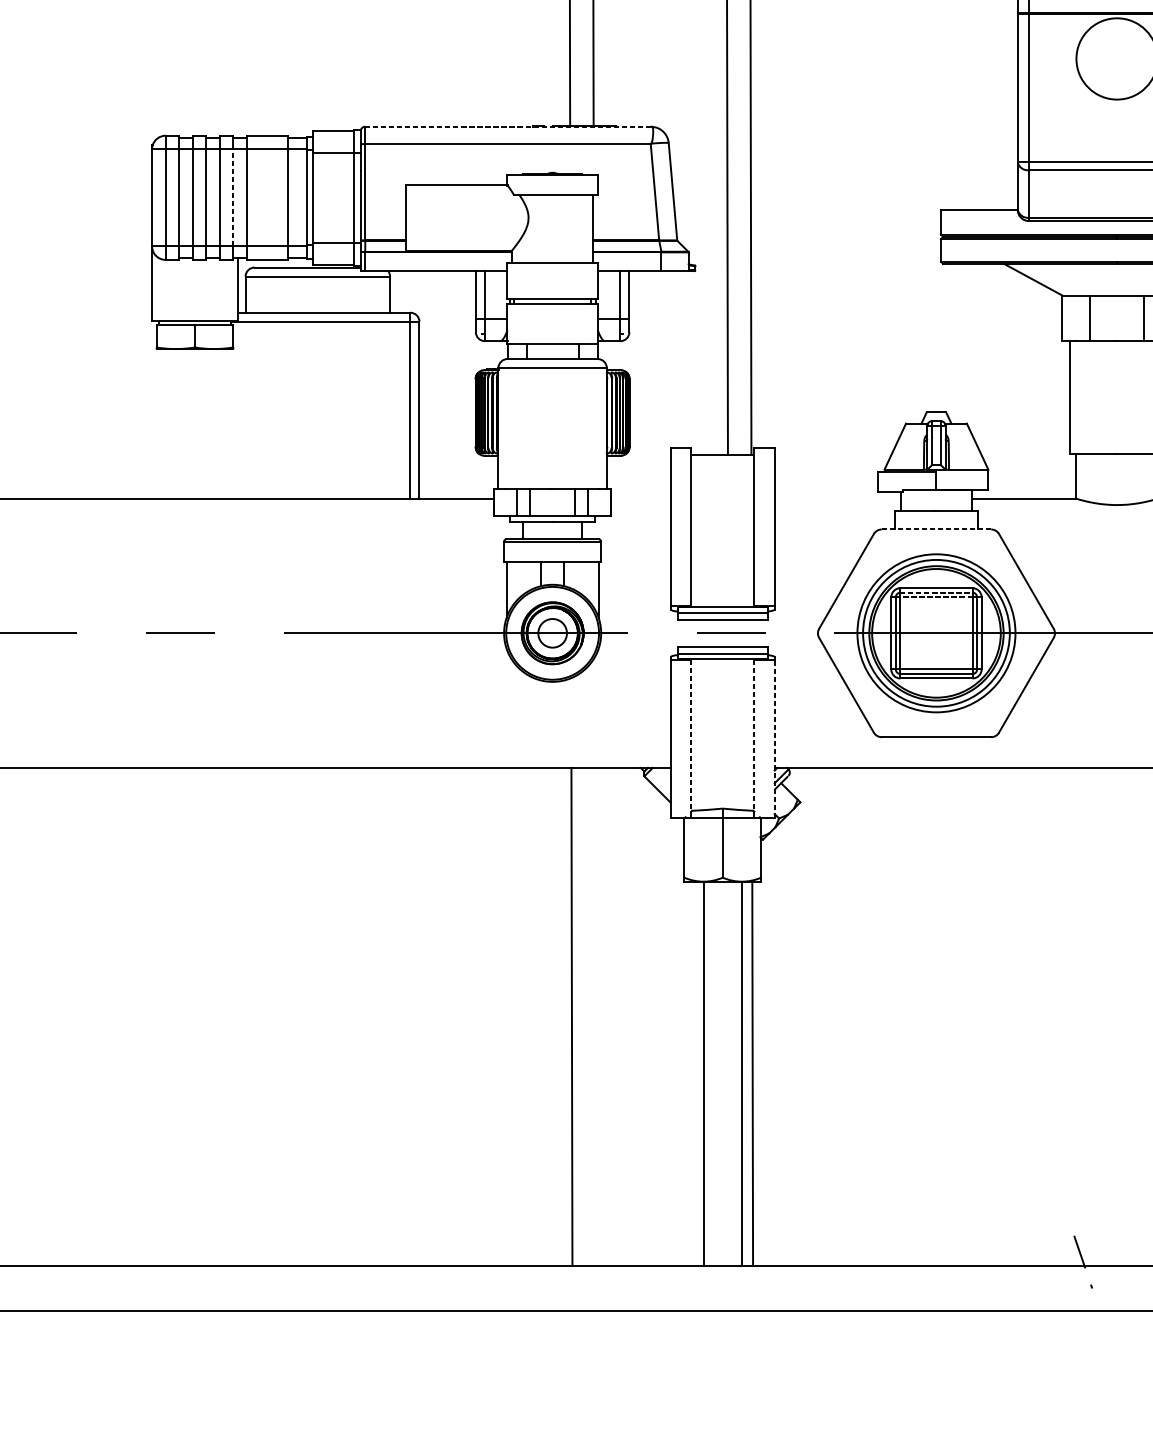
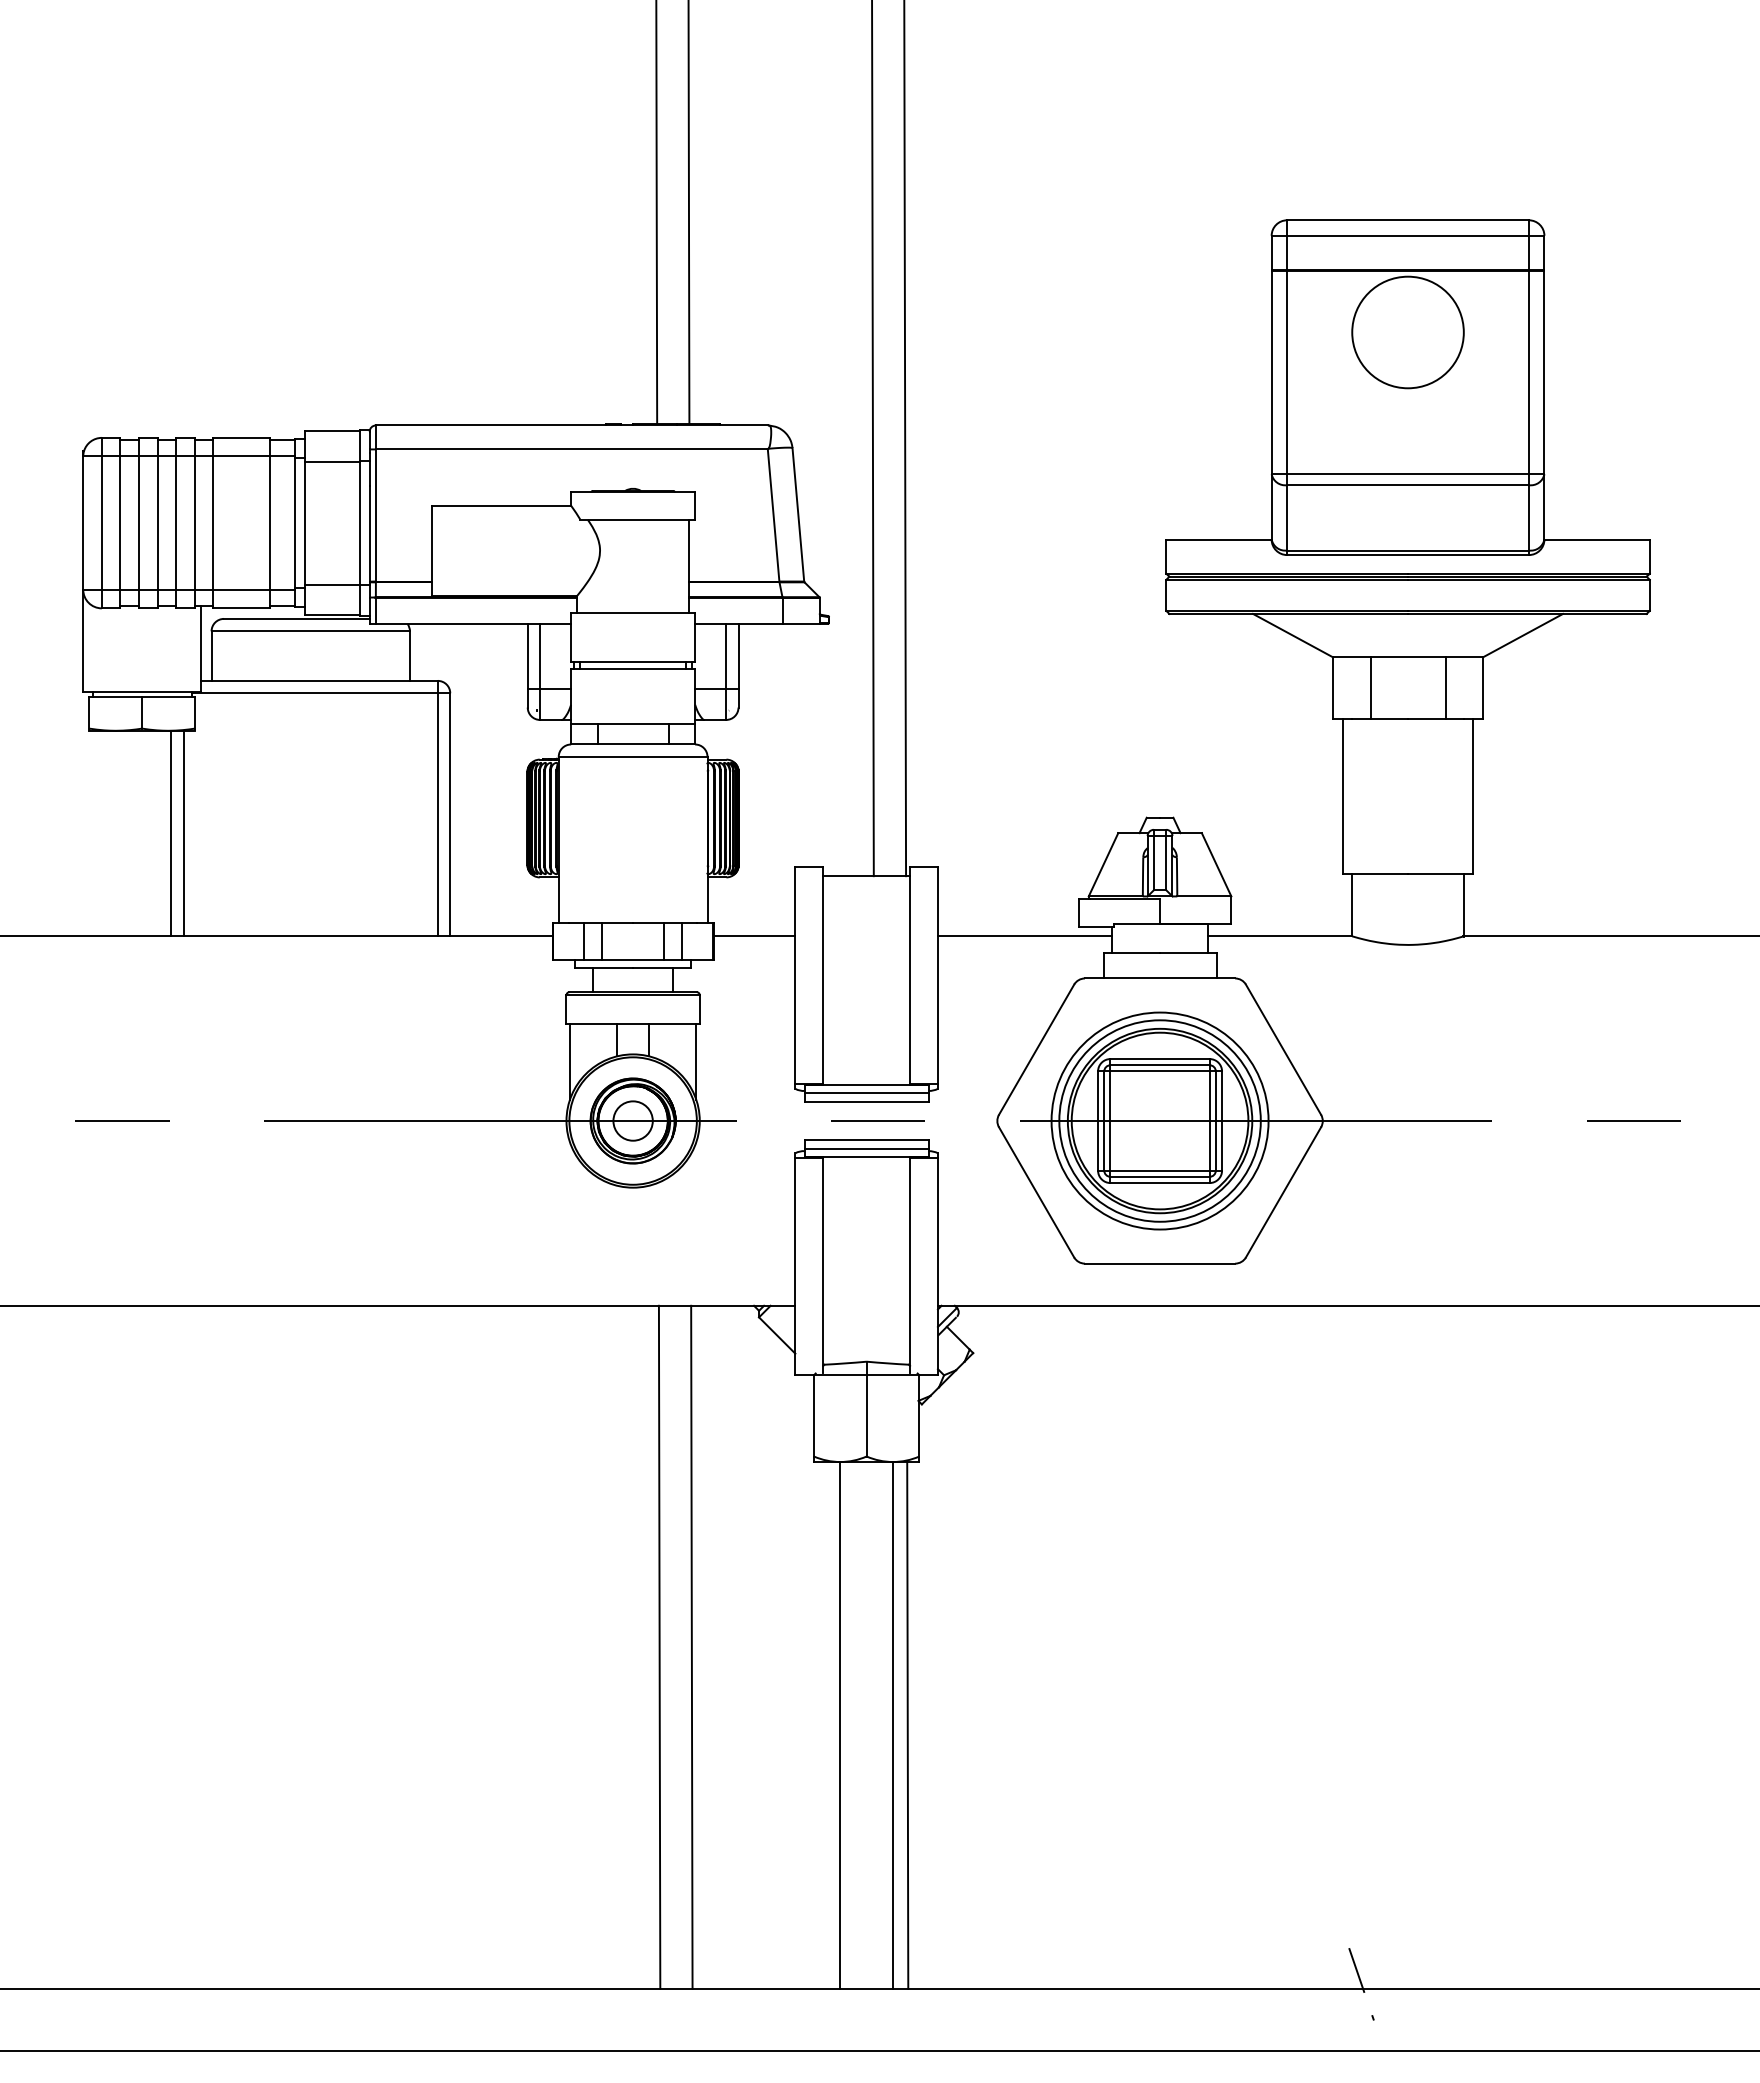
line: (507, 126) -> (571, 425), dashed -> solid
line: (233, 198) -> (194, 523), dashed -> solid
line: (216, 423) -> (171, 833), added
line: (225, 423) -> (183, 833), added
line: (641, 498) -> (754, 936), added
line: (837, 498) -> (1024, 936), added
line: (936, 529) -> (1160, 978), dashed -> solid
line: (936, 592) -> (1160, 1065), dashed -> solid
line: (936, 597) -> (1160, 1071), dashed -> solid
line: (691, 738) -> (823, 1265), dashed -> solid
line: (754, 738) -> (910, 1265), dashed -> solid
line: (774, 739) -> (937, 1266), dashed -> solid
line: (595, 1016) -> (691, 1646), added

